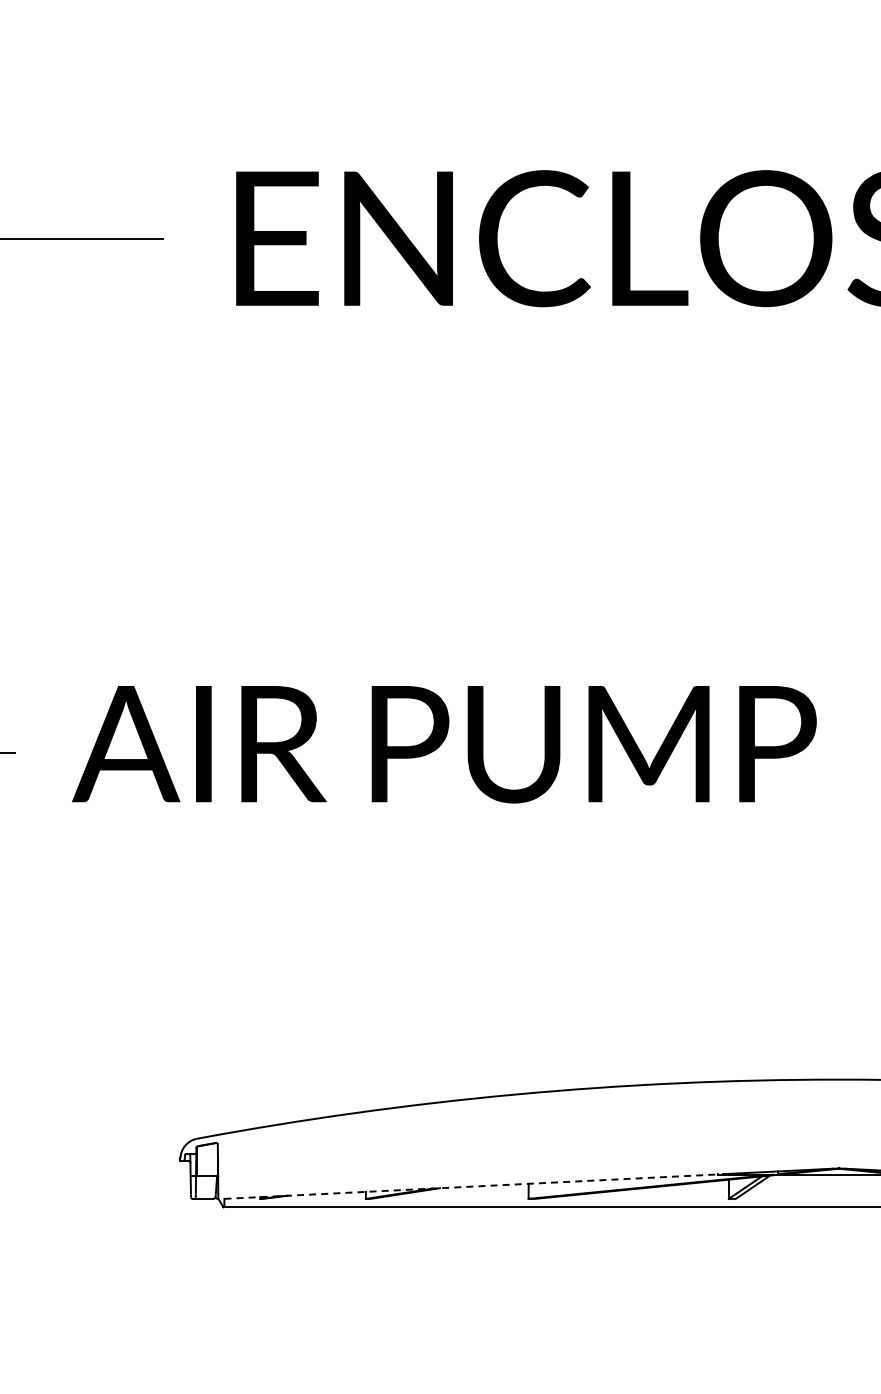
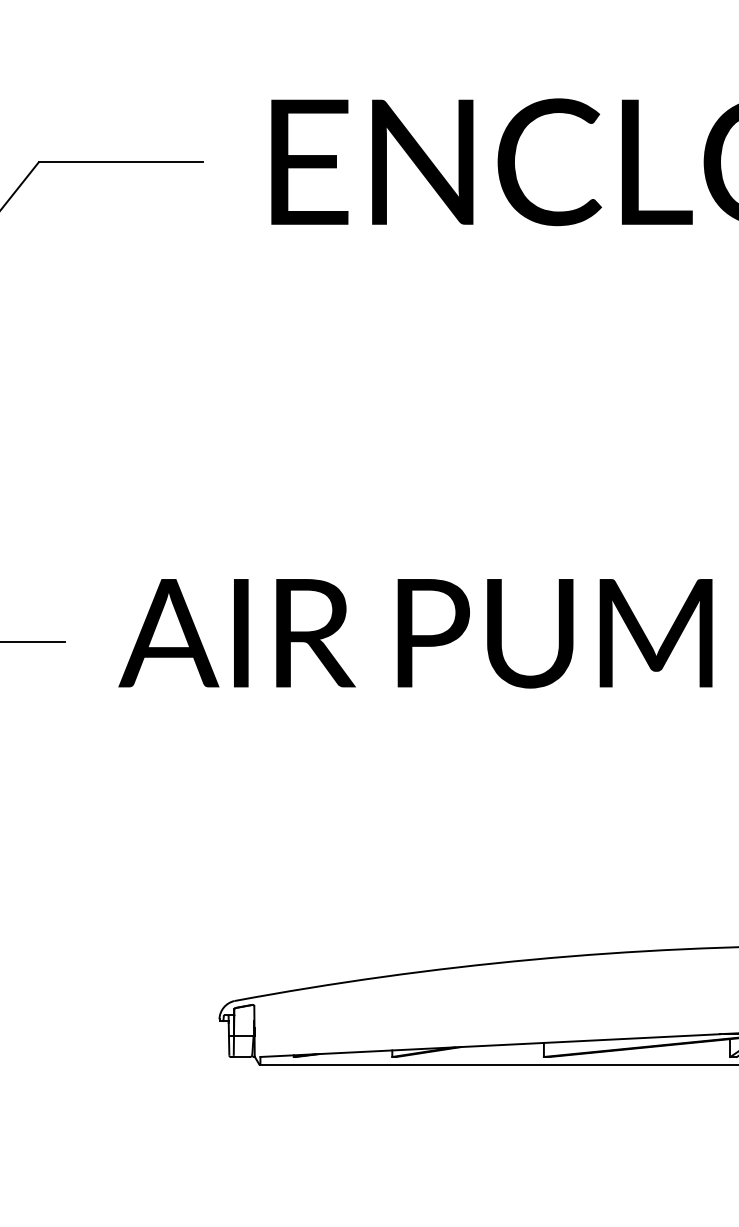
line: (471, 1186) -> (490, 1045), dashed -> solid

